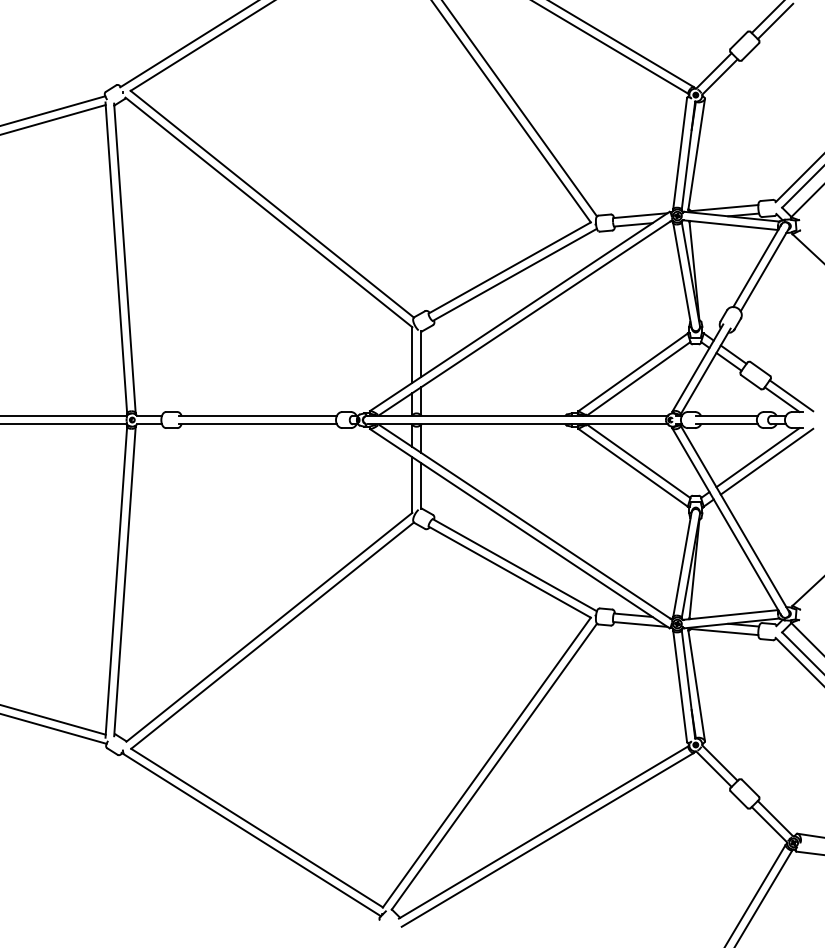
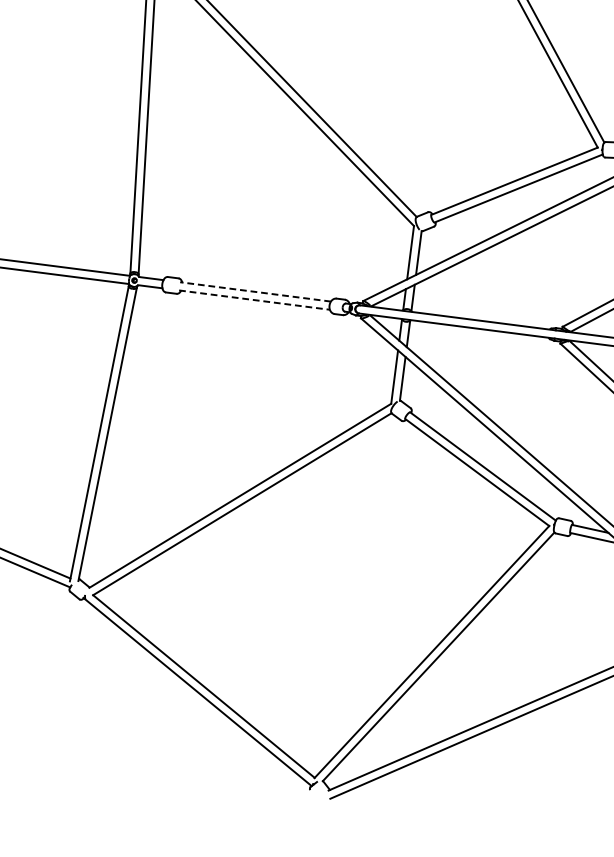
line: (258, 415) -> (255, 291), solid -> dashed
line: (258, 424) -> (254, 300), solid -> dashed

